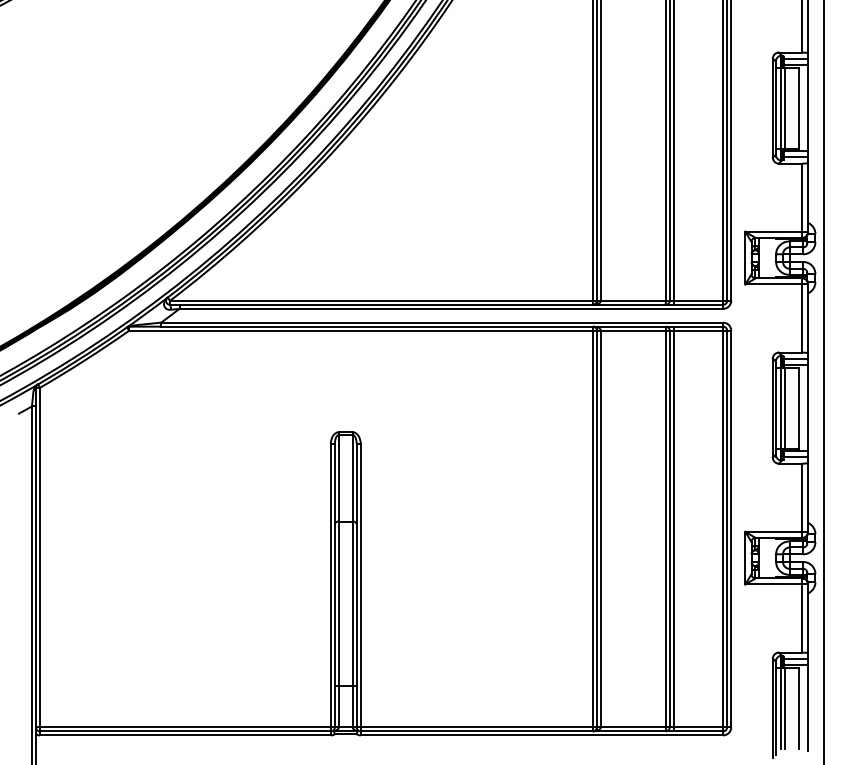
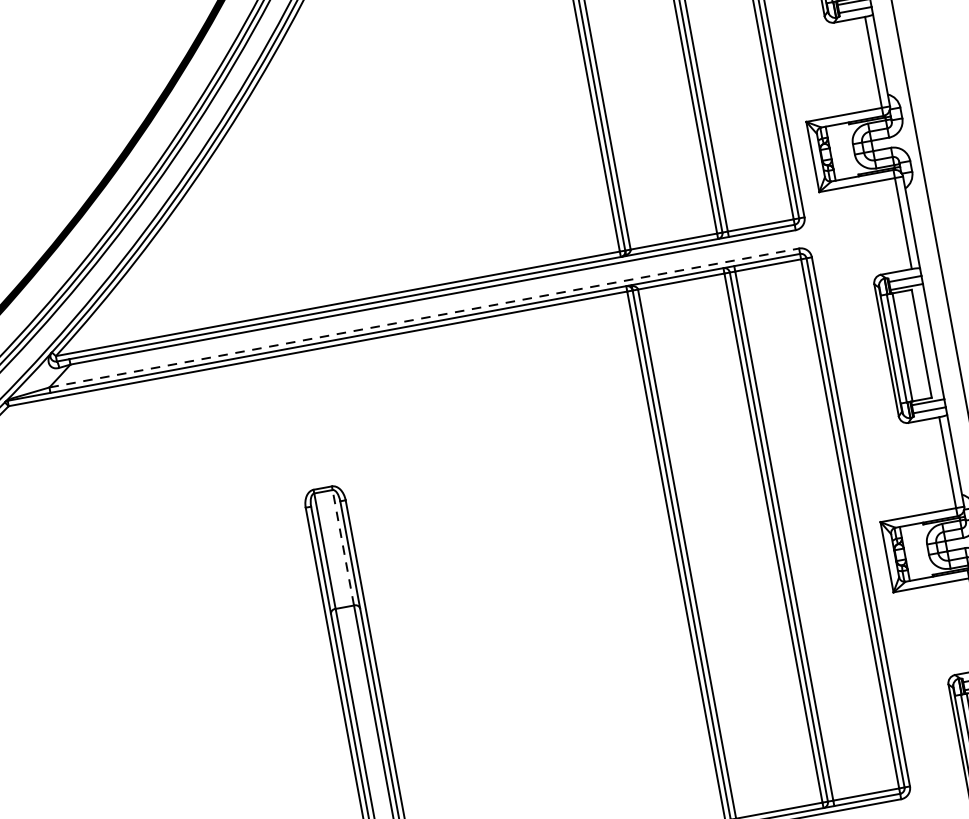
line: (442, 322) -> (424, 317), solid -> dashed
line: (352, 477) -> (342, 546), solid -> dashed

